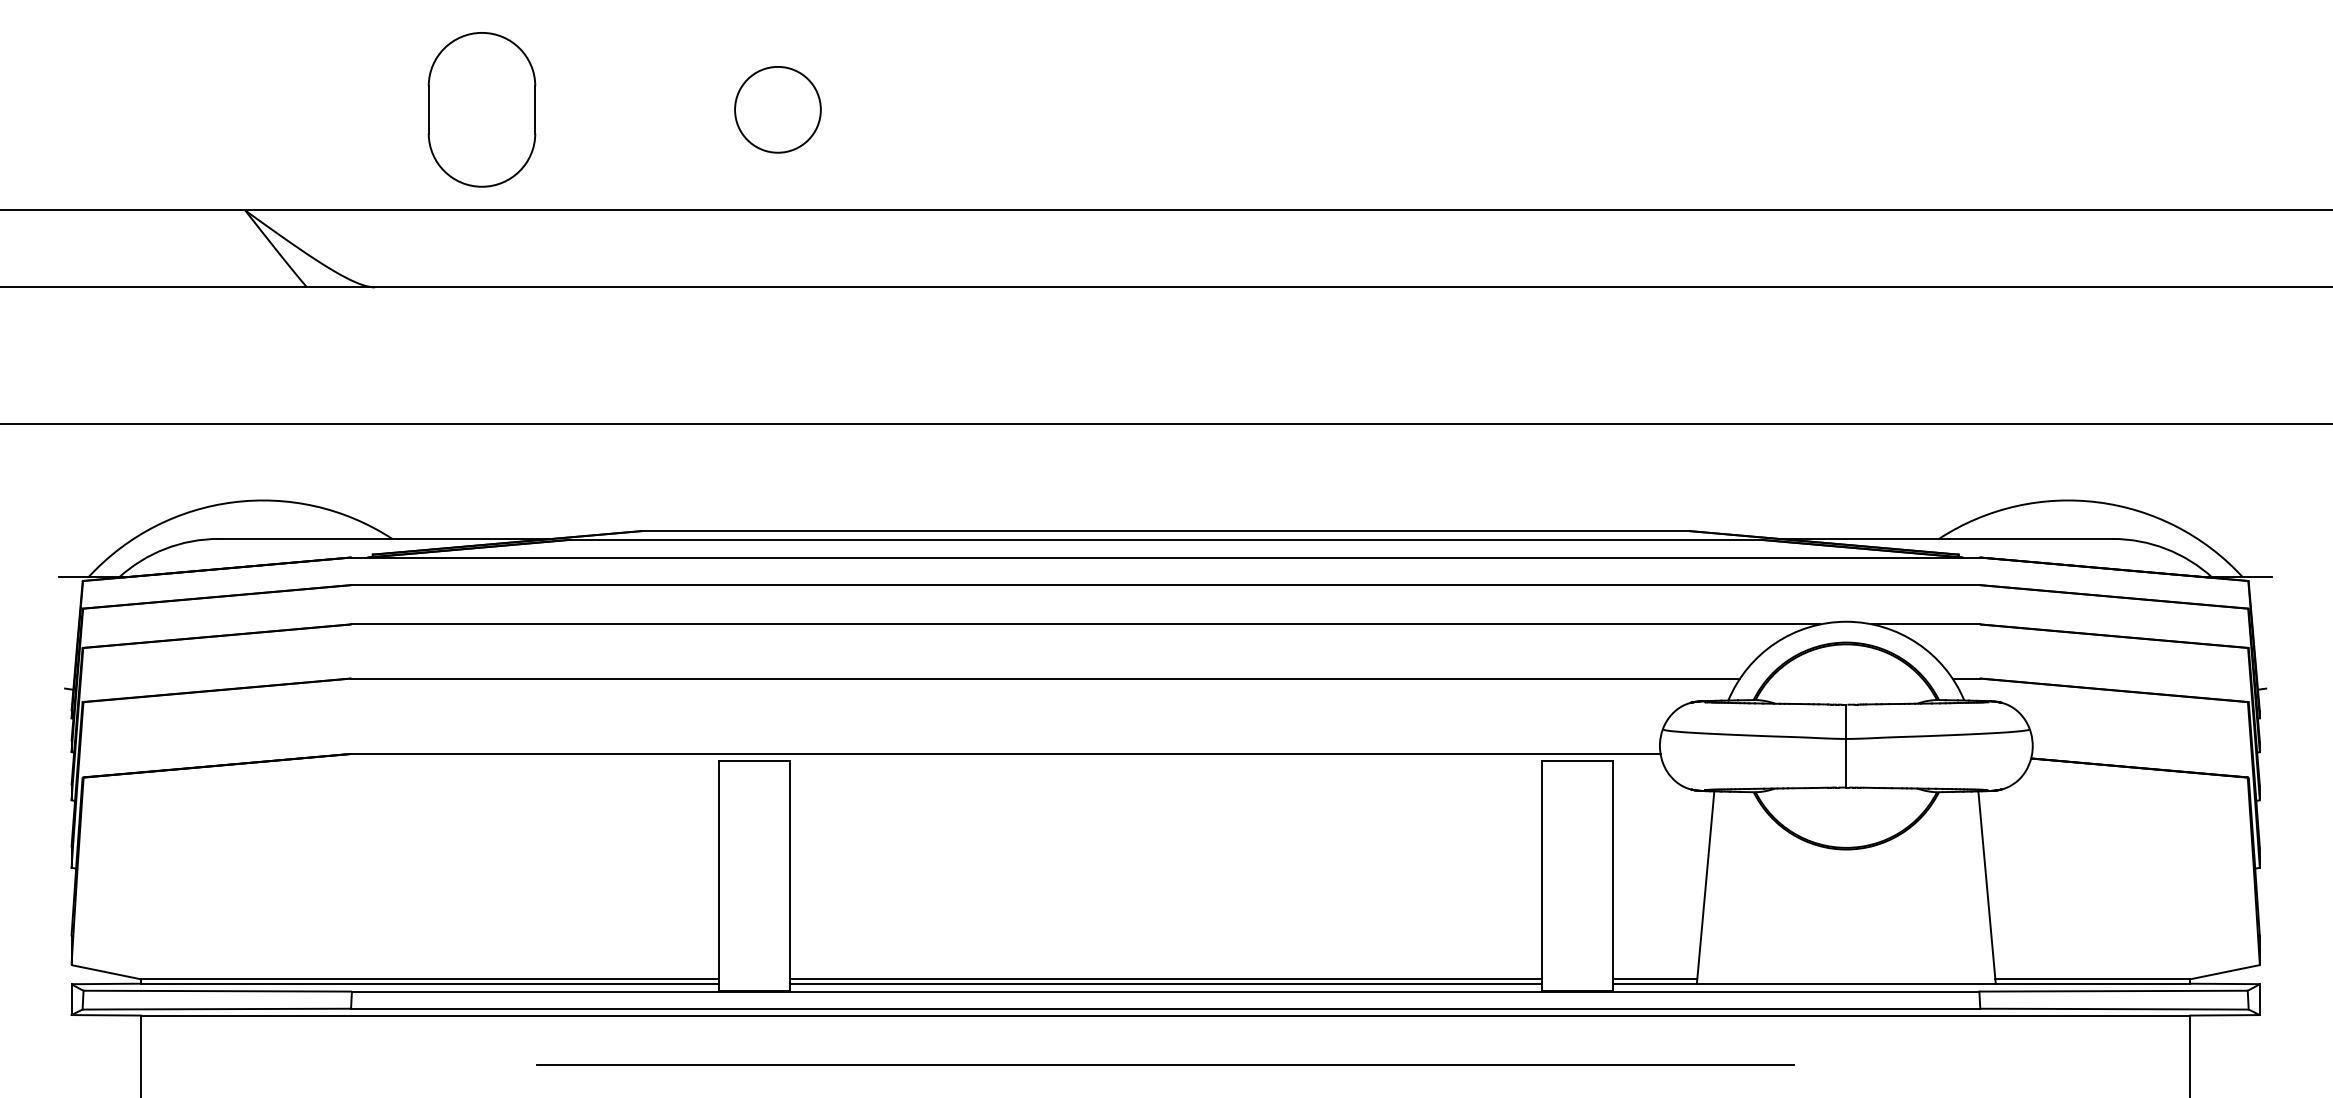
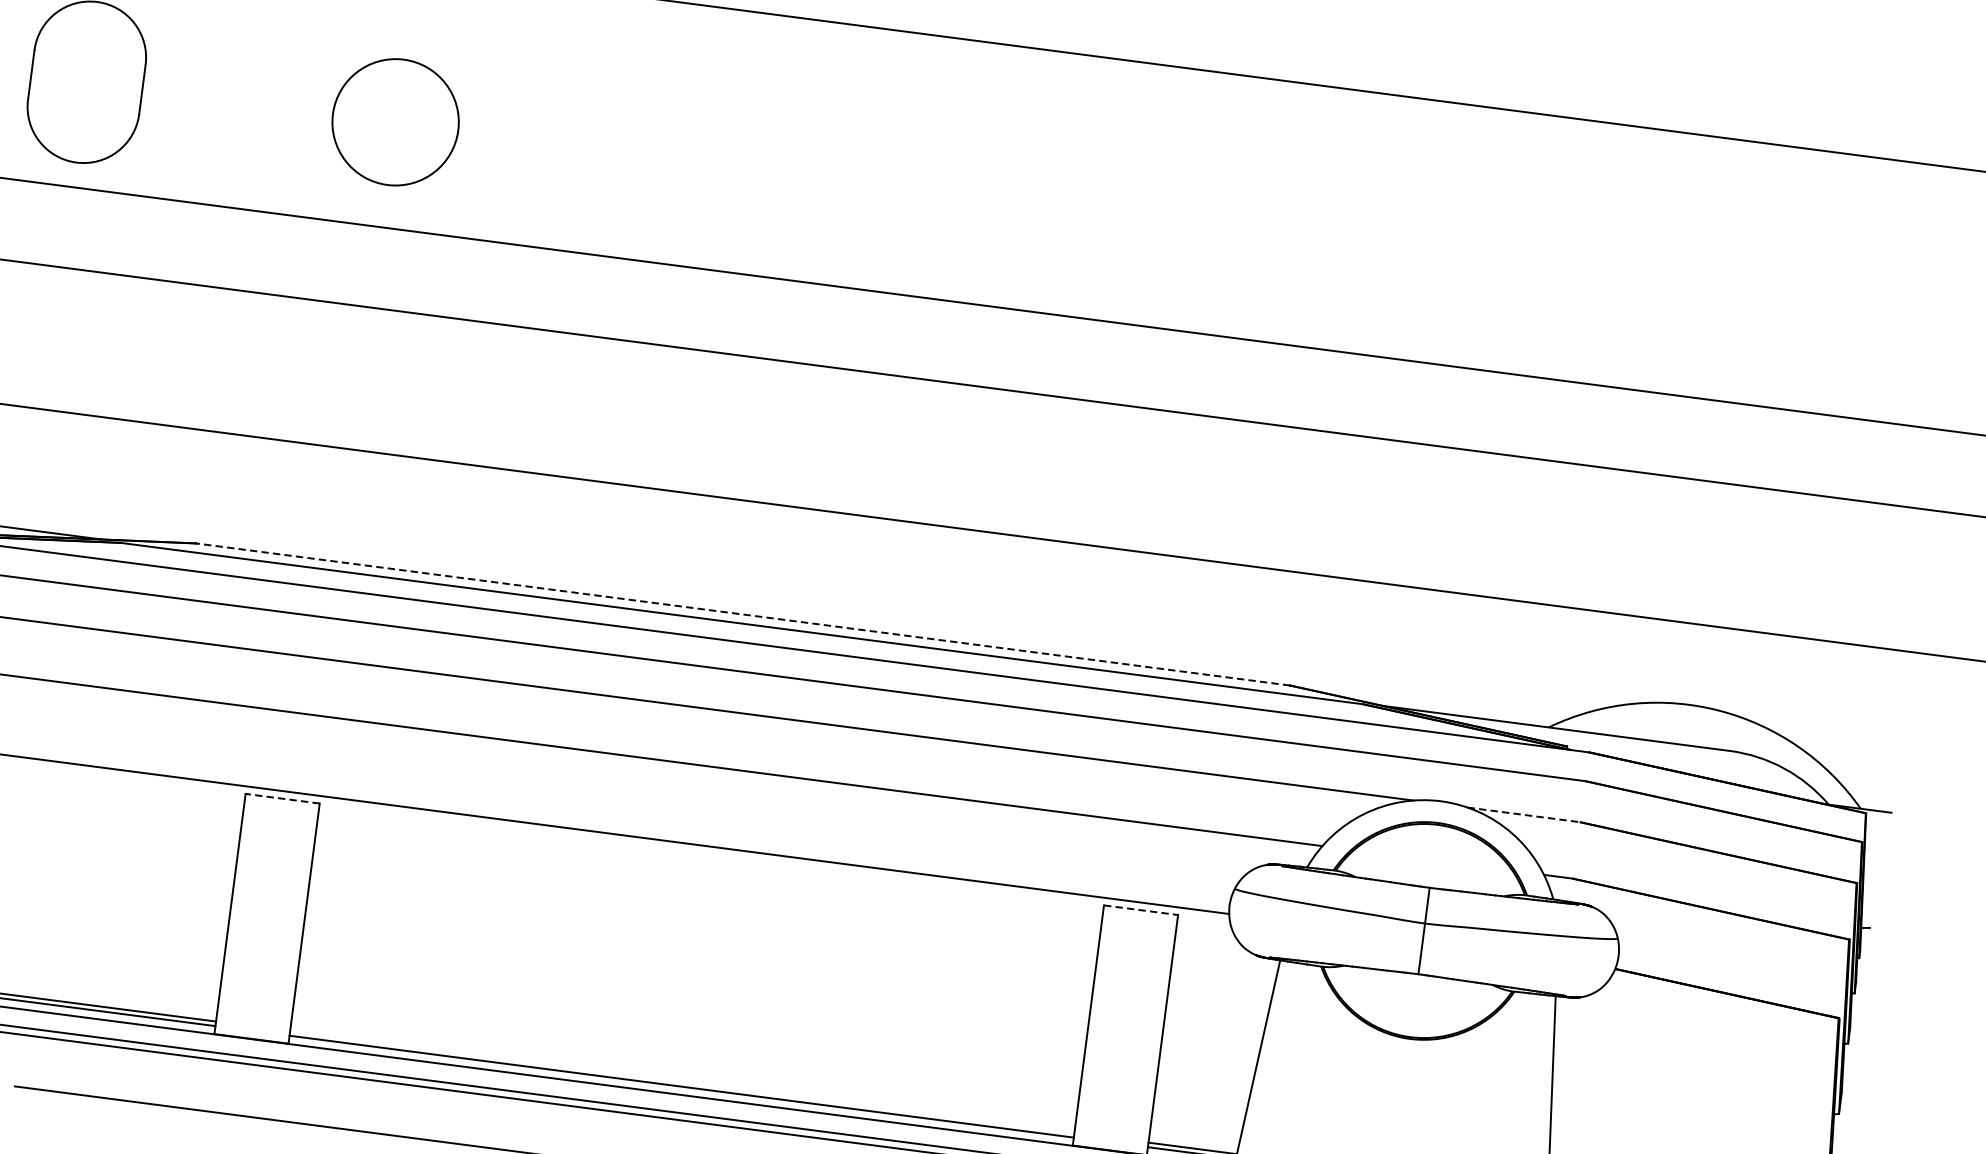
circle: (777, 109) -> (395, 121), size x1.4
line: (1165, 531) -> (742, 614), solid -> dashed
line: (1926, 624) -> (1524, 814), solid -> dashed
line: (754, 761) -> (282, 799), solid -> dashed
line: (1577, 761) -> (1141, 910), solid -> dashed
line: (1165, 979) -> (682, 1082), removed

